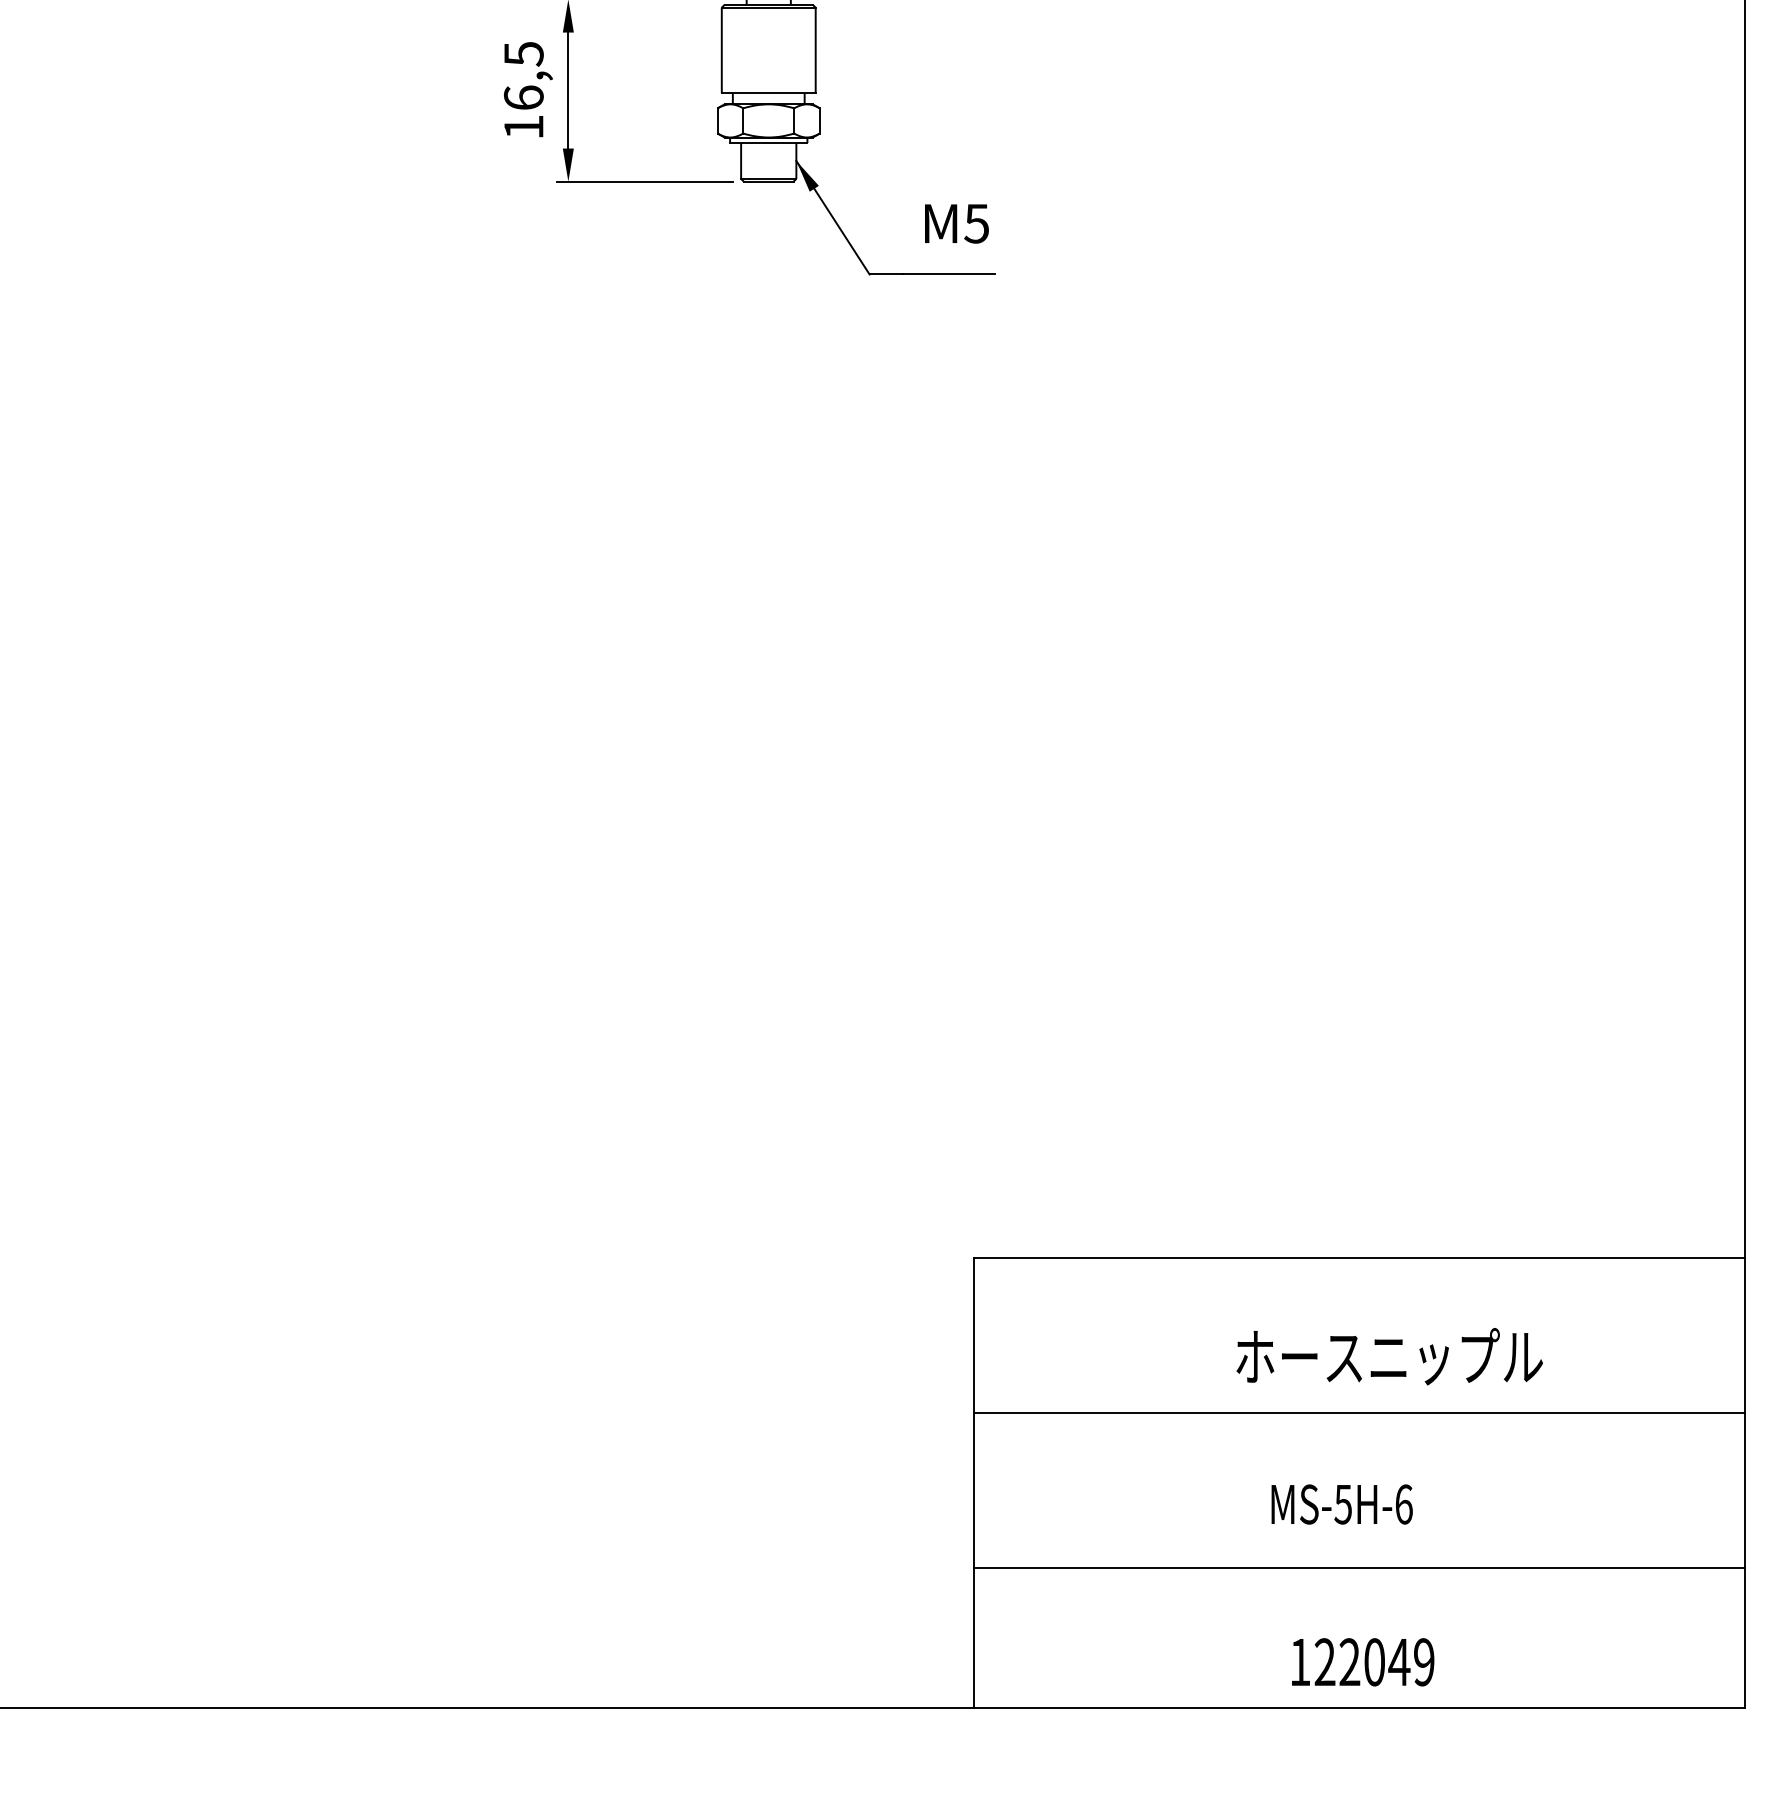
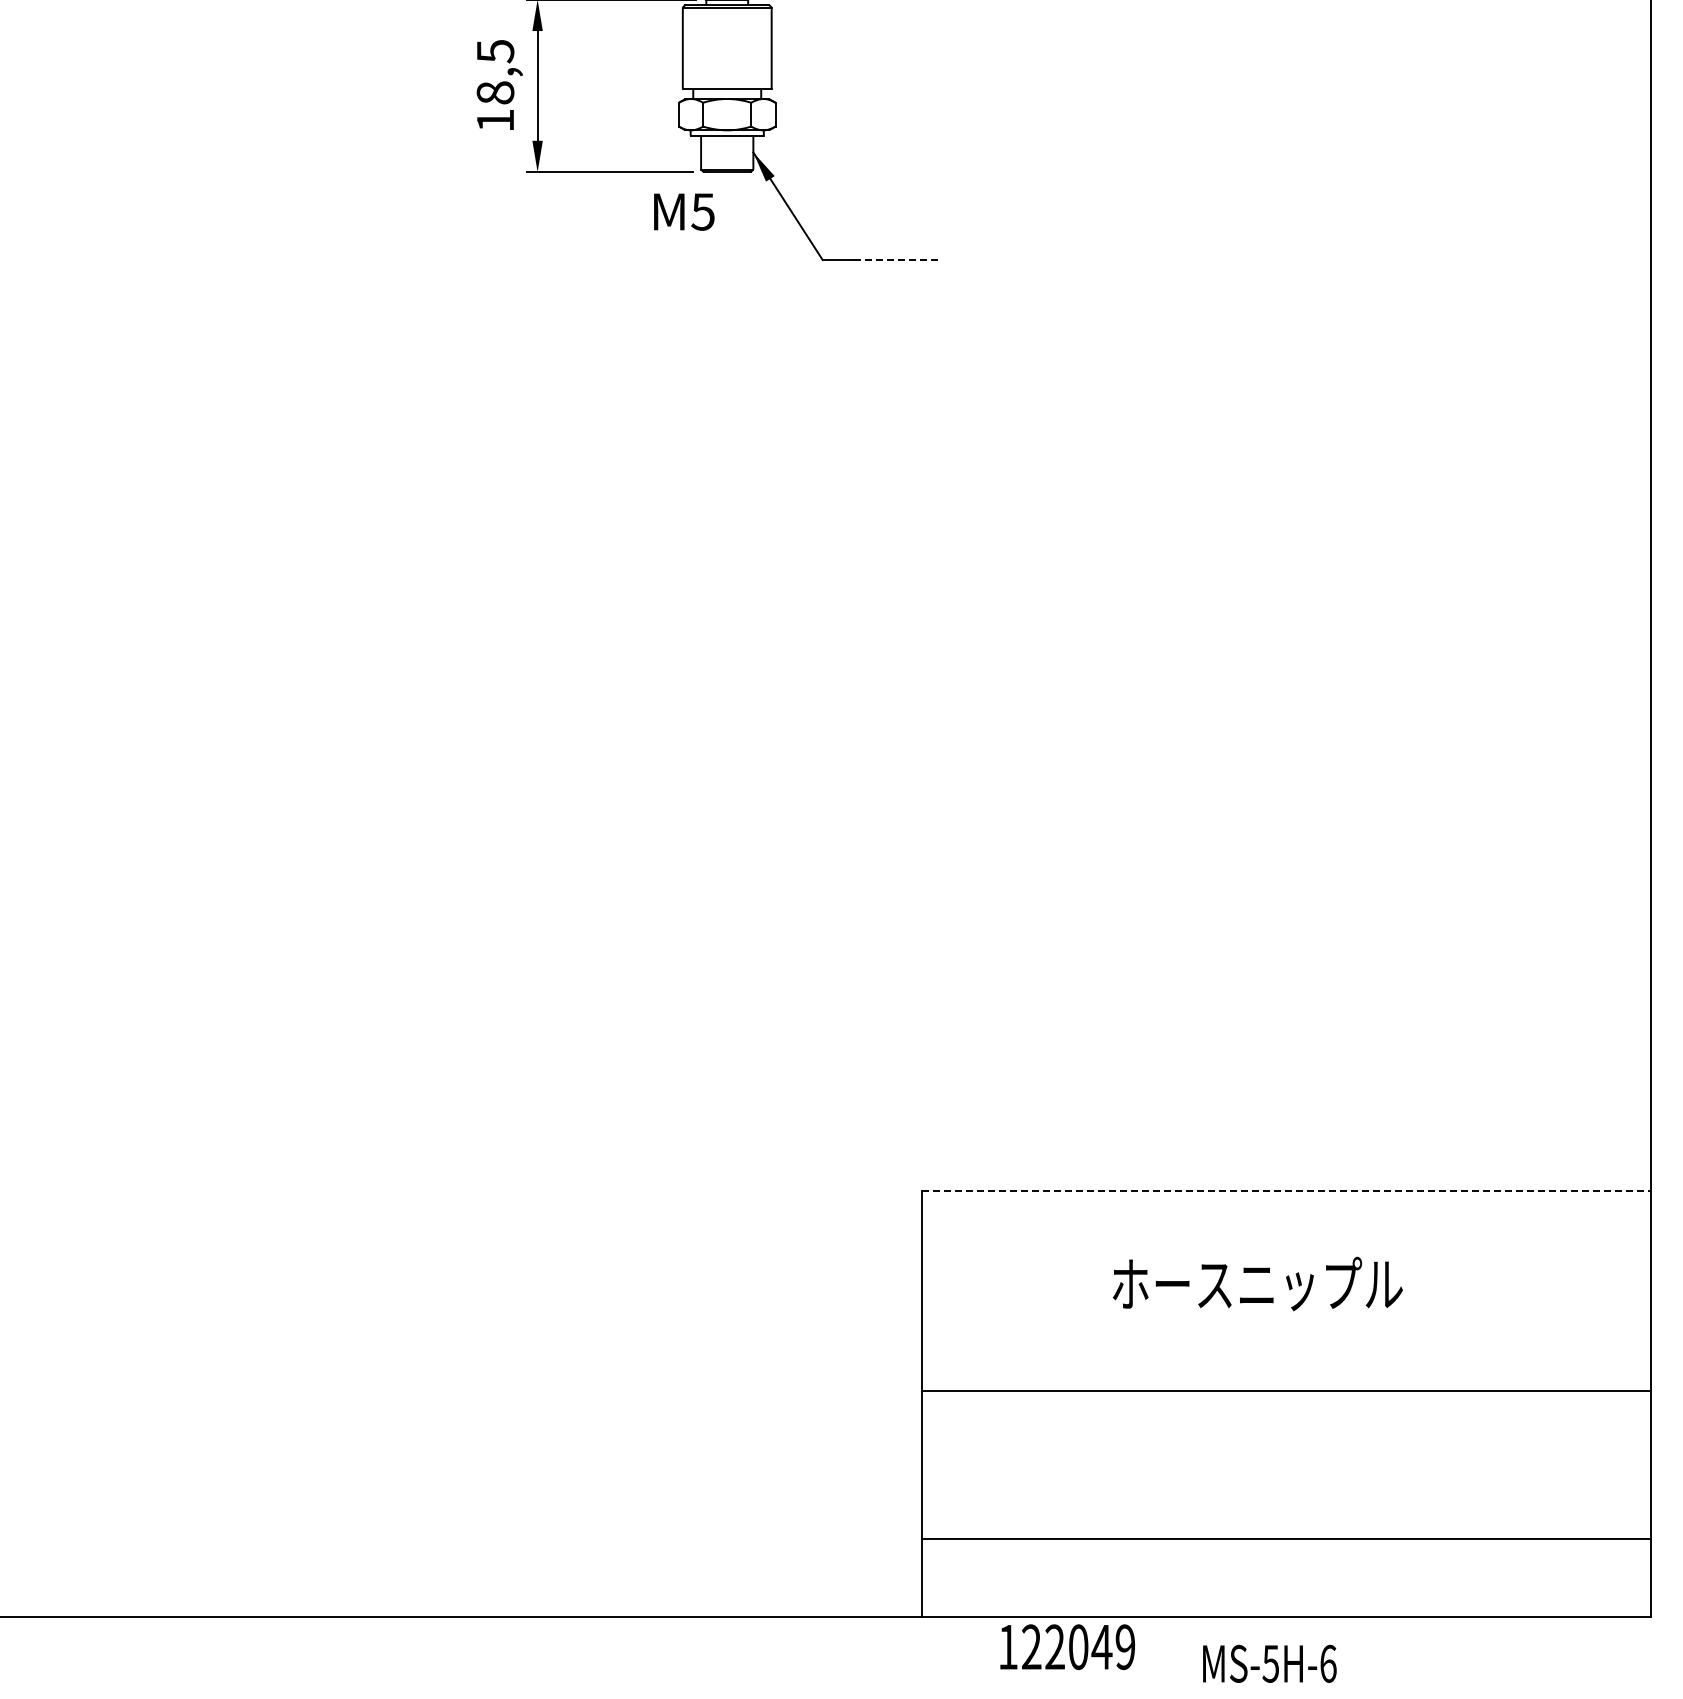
text: (523, 97) -> (495, 92), 16,5 -> 18,5
text: (957, 223) -> (684, 211), moved
line: (948, 273) -> (897, 259), solid -> dashed
line: (1359, 1257) -> (1286, 1190), solid -> dashed
text: (1389, 1356) -> (1257, 1283), moved
line: (1359, 1413) -> (1286, 1391), moved
text: (1341, 1504) -> (1269, 1663), moved
line: (1359, 1567) -> (1286, 1538), moved
text: (1362, 1661) -> (1067, 1646), moved

